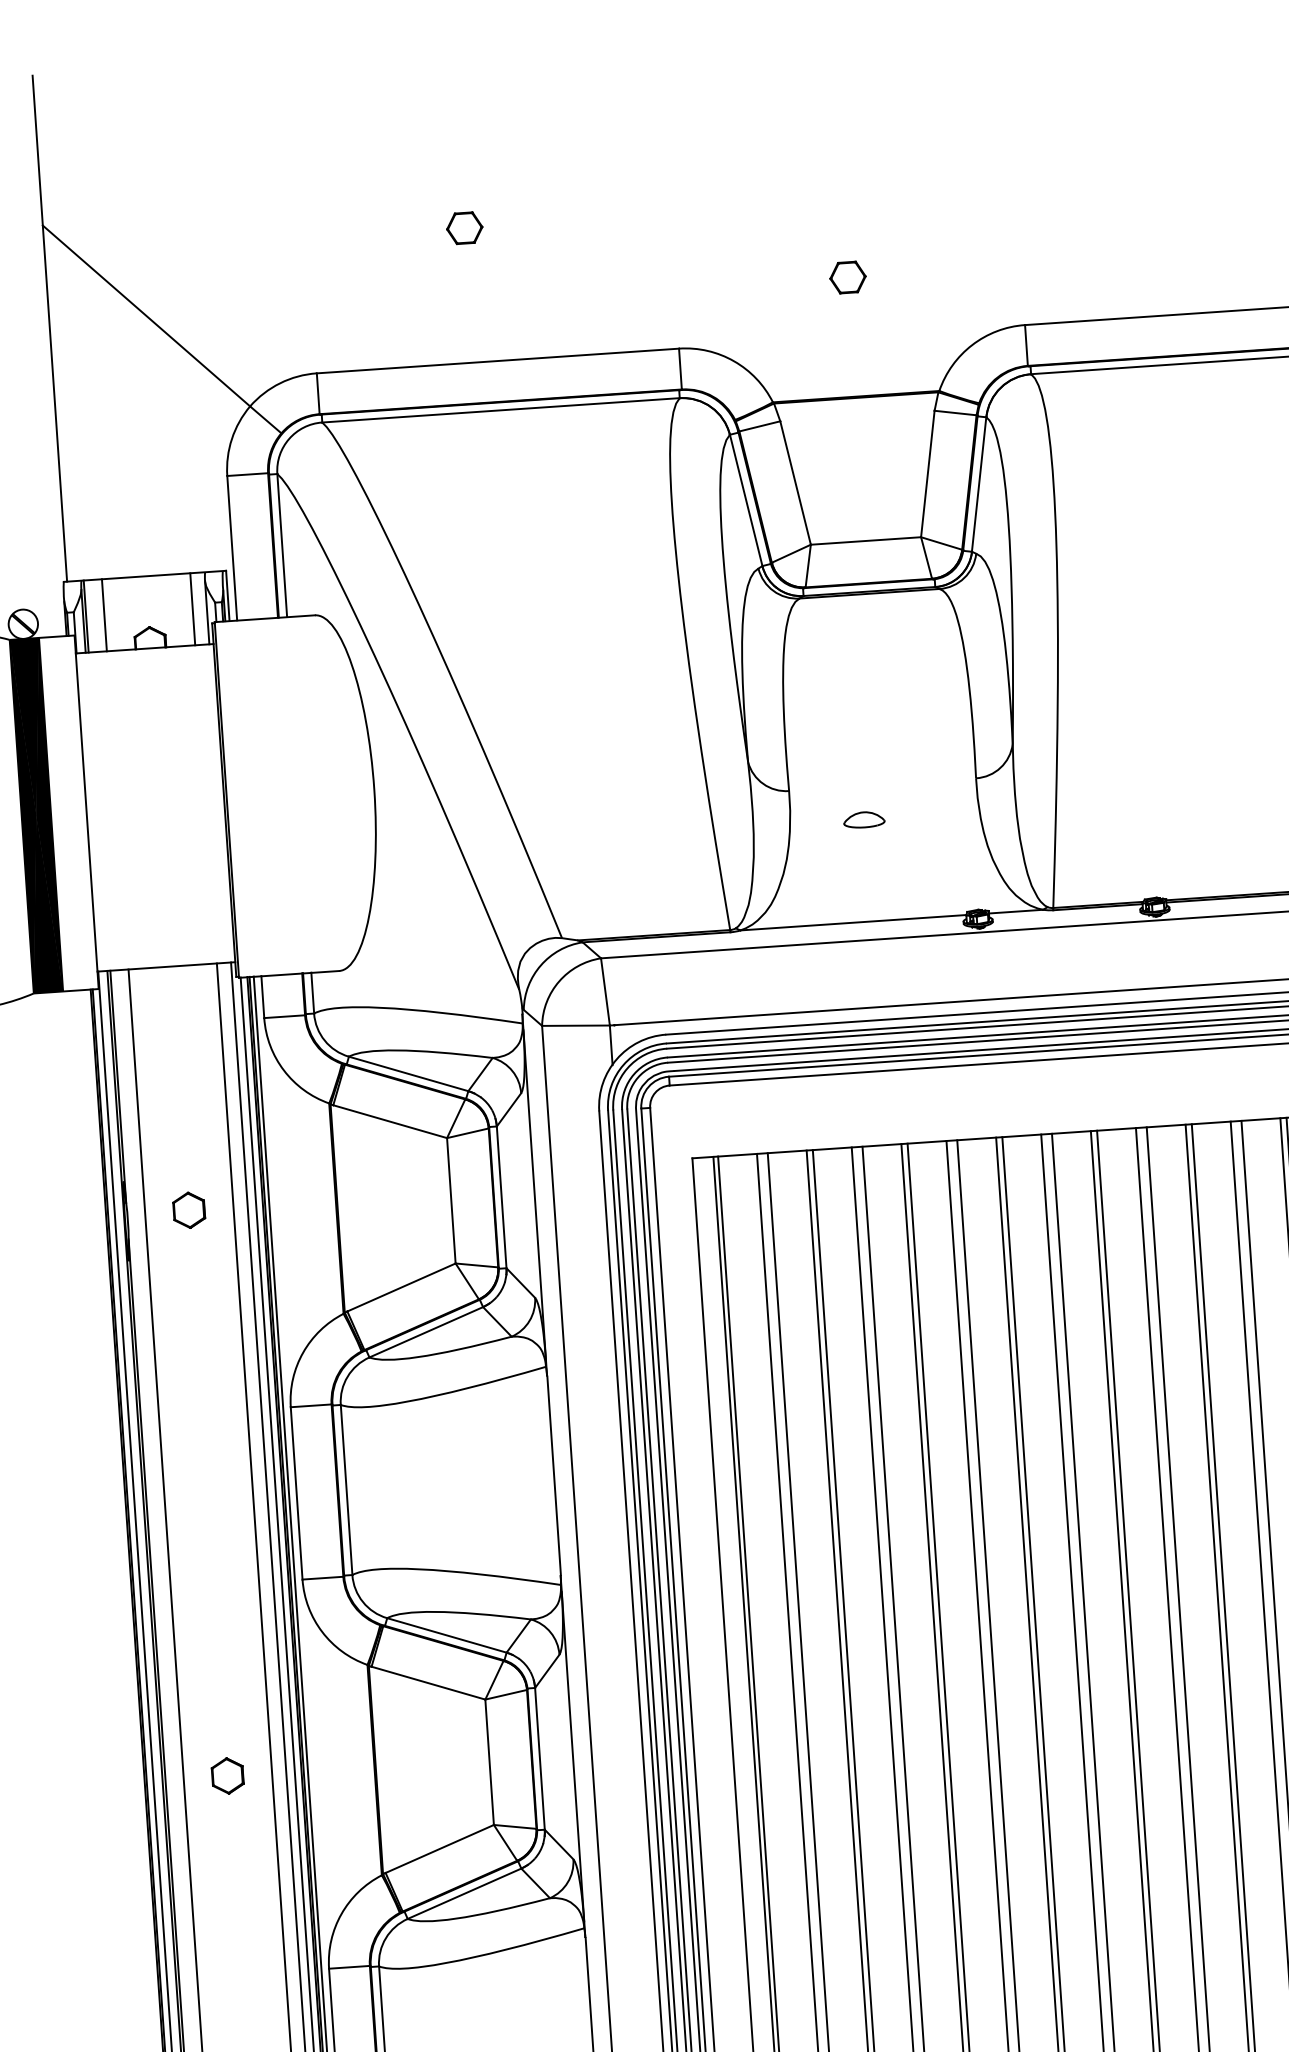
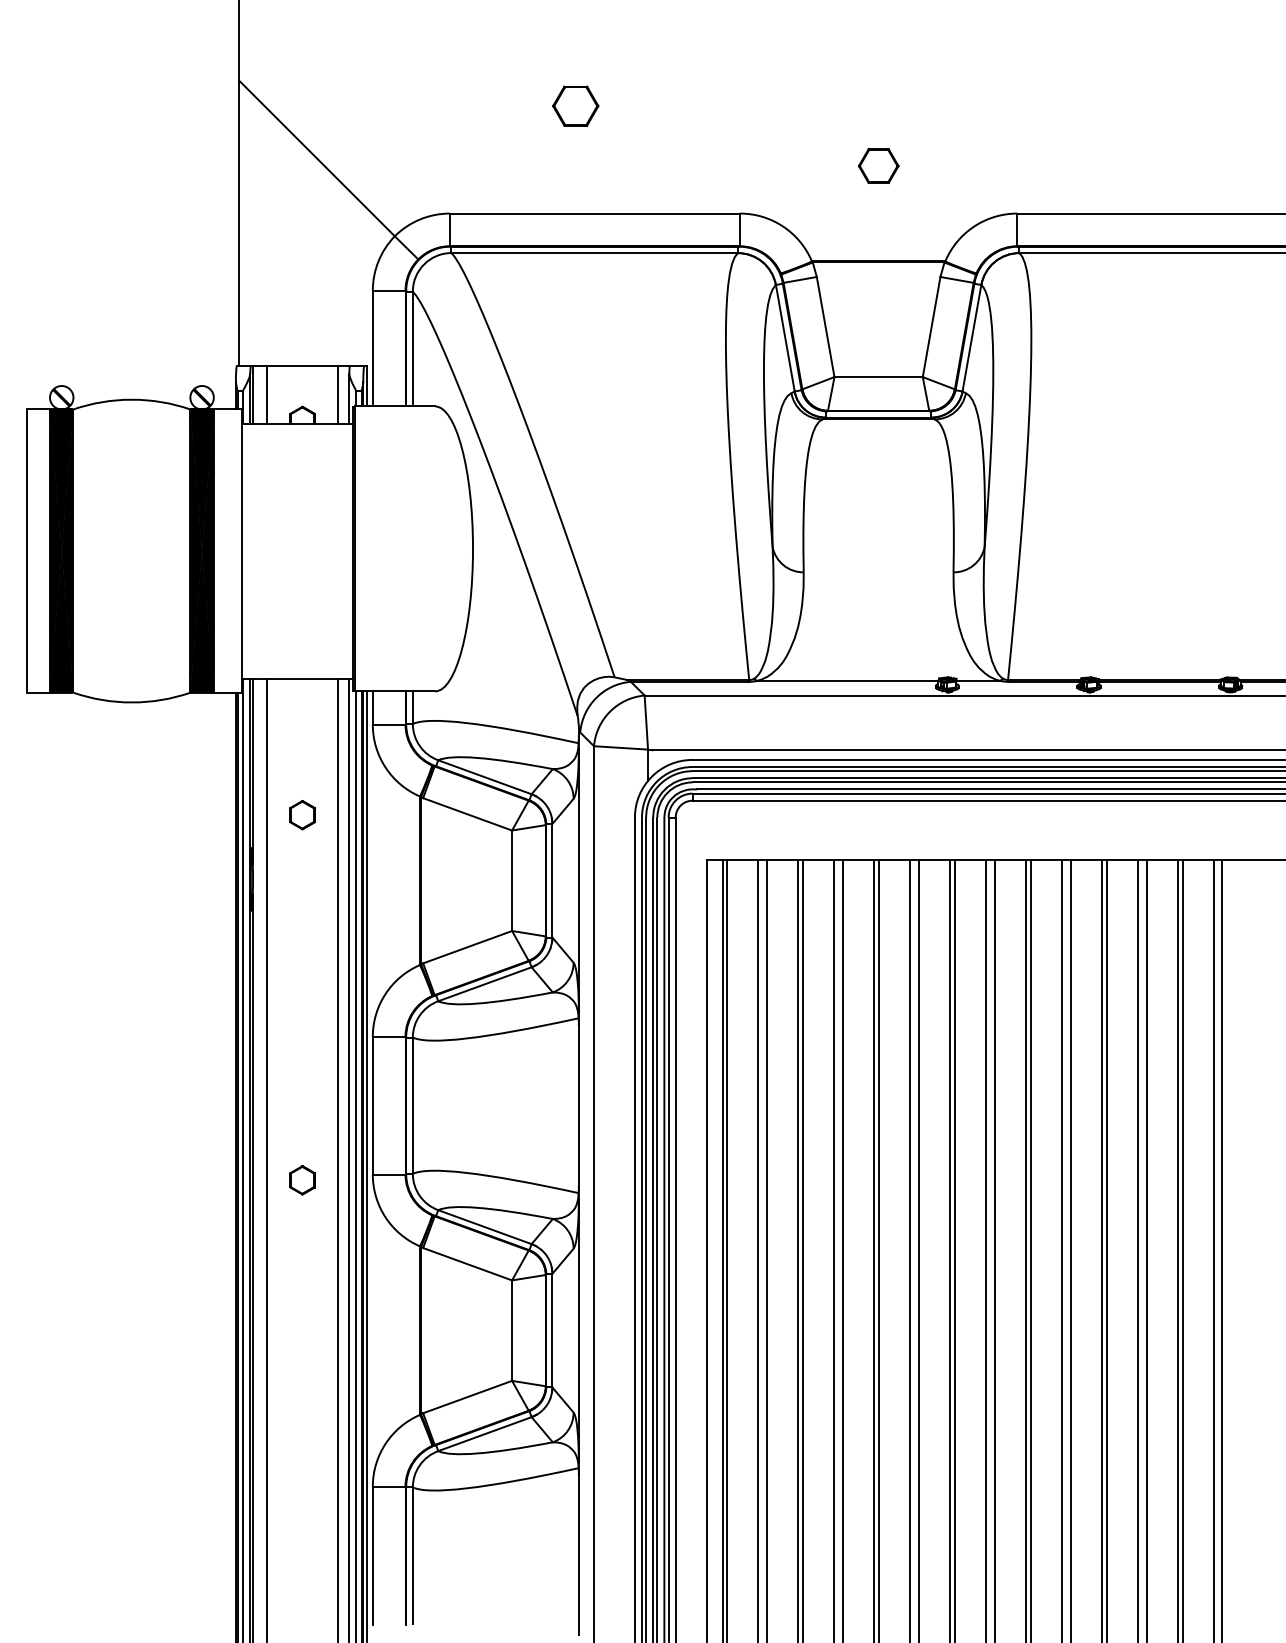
part: (464, 227) -> (575, 105), size x1.6
part: (847, 276) -> (878, 165), size x1.4
part: (864, 819) -> (862, 599), removed
part: (189, 1210) -> (302, 815), moved
part: (227, 1776) -> (302, 1180), moved

